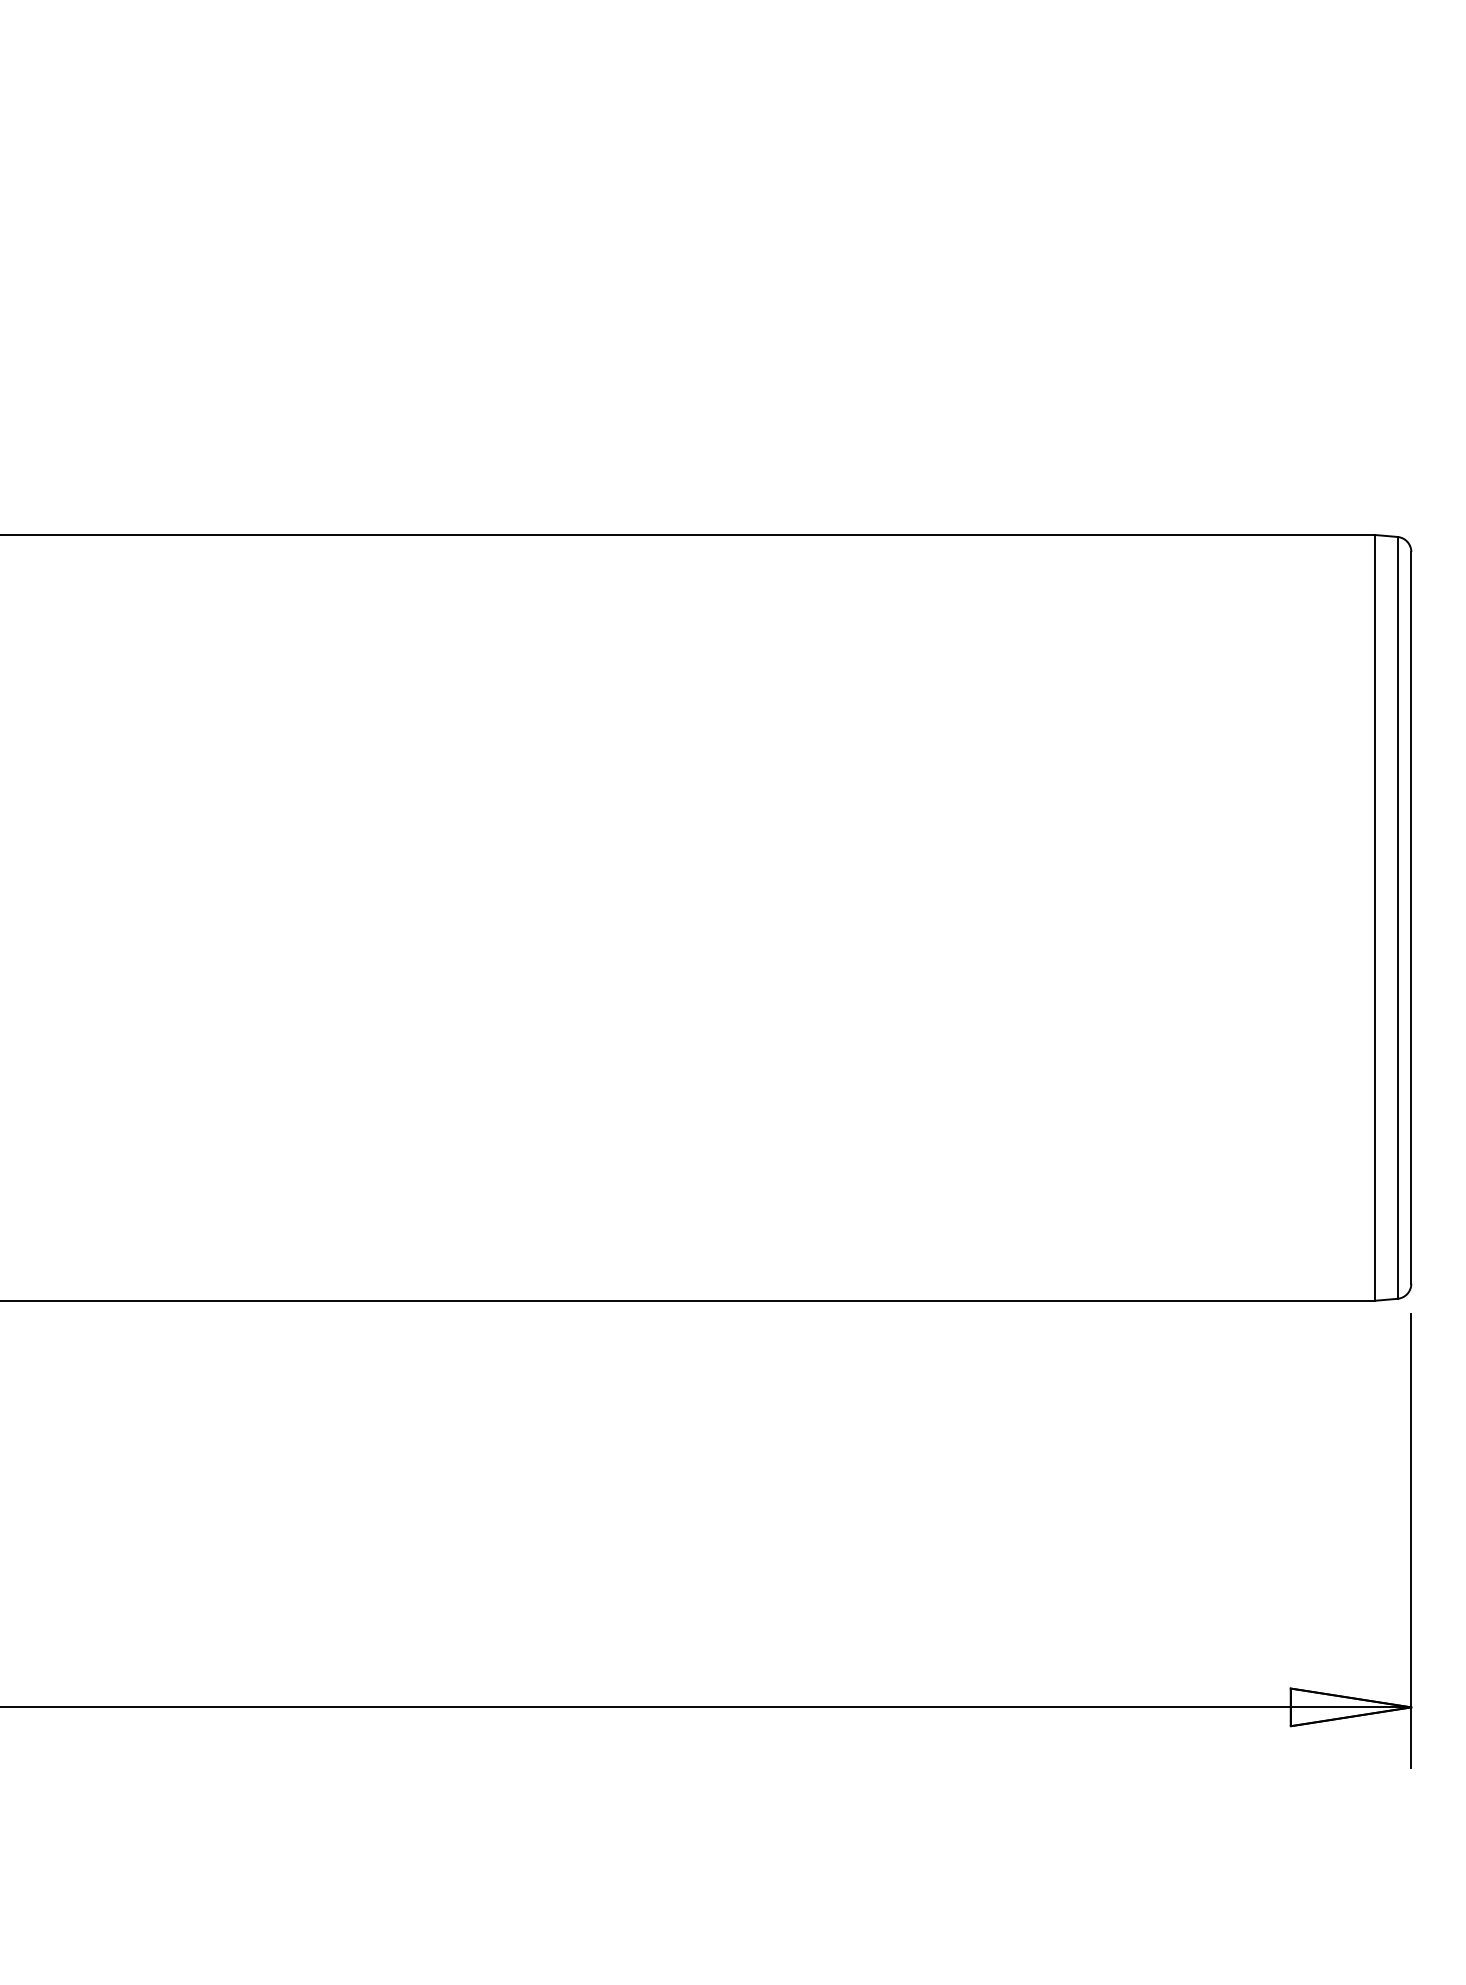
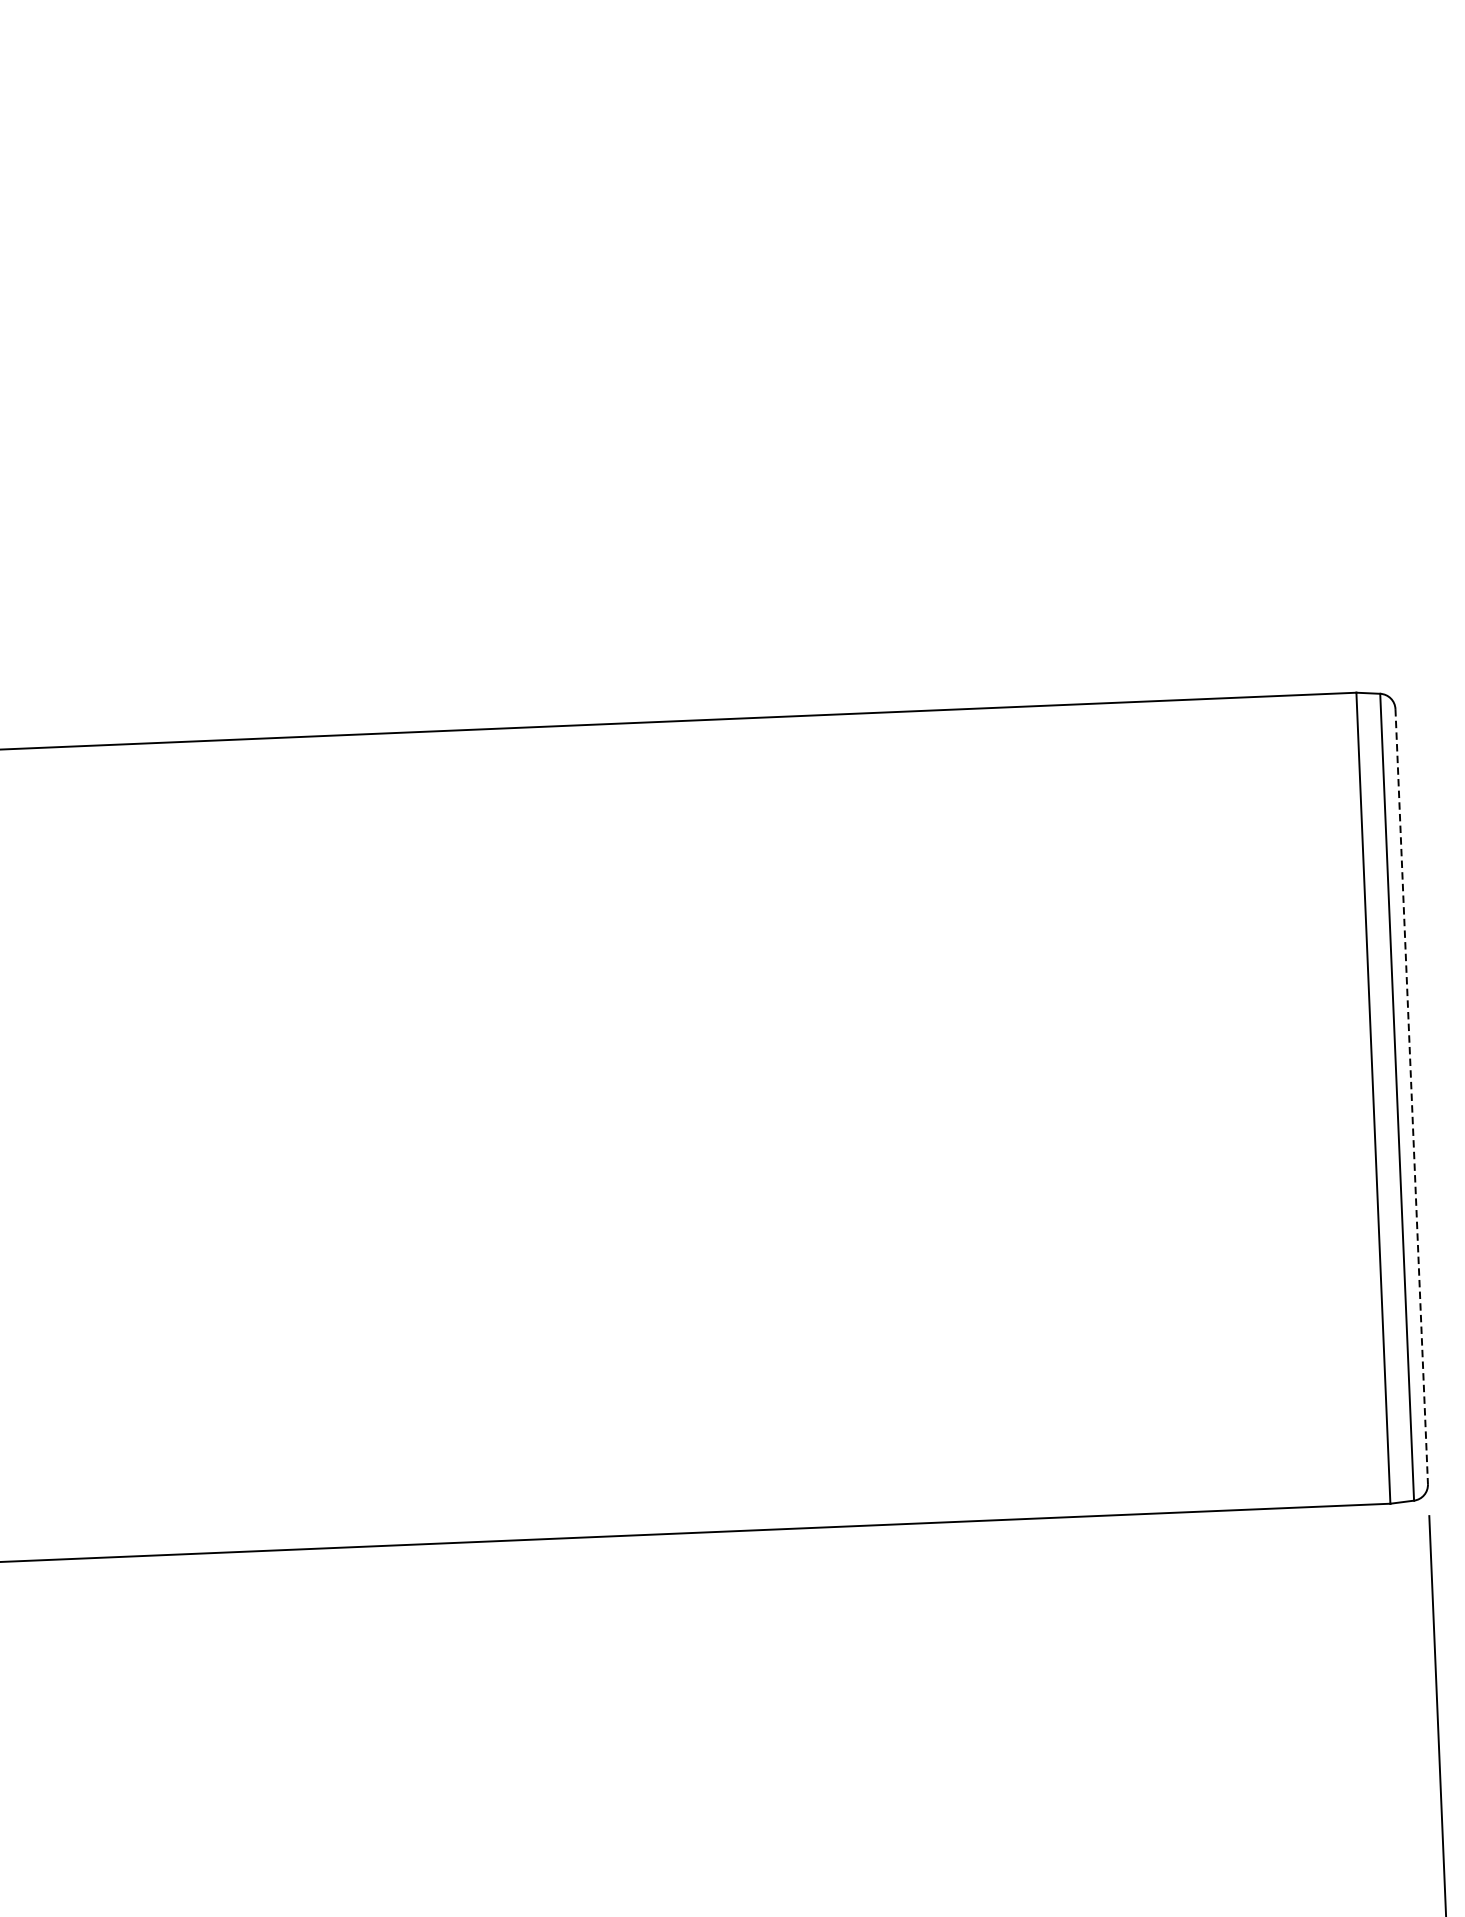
line: (1411, 917) -> (1411, 1096), solid -> dashed

